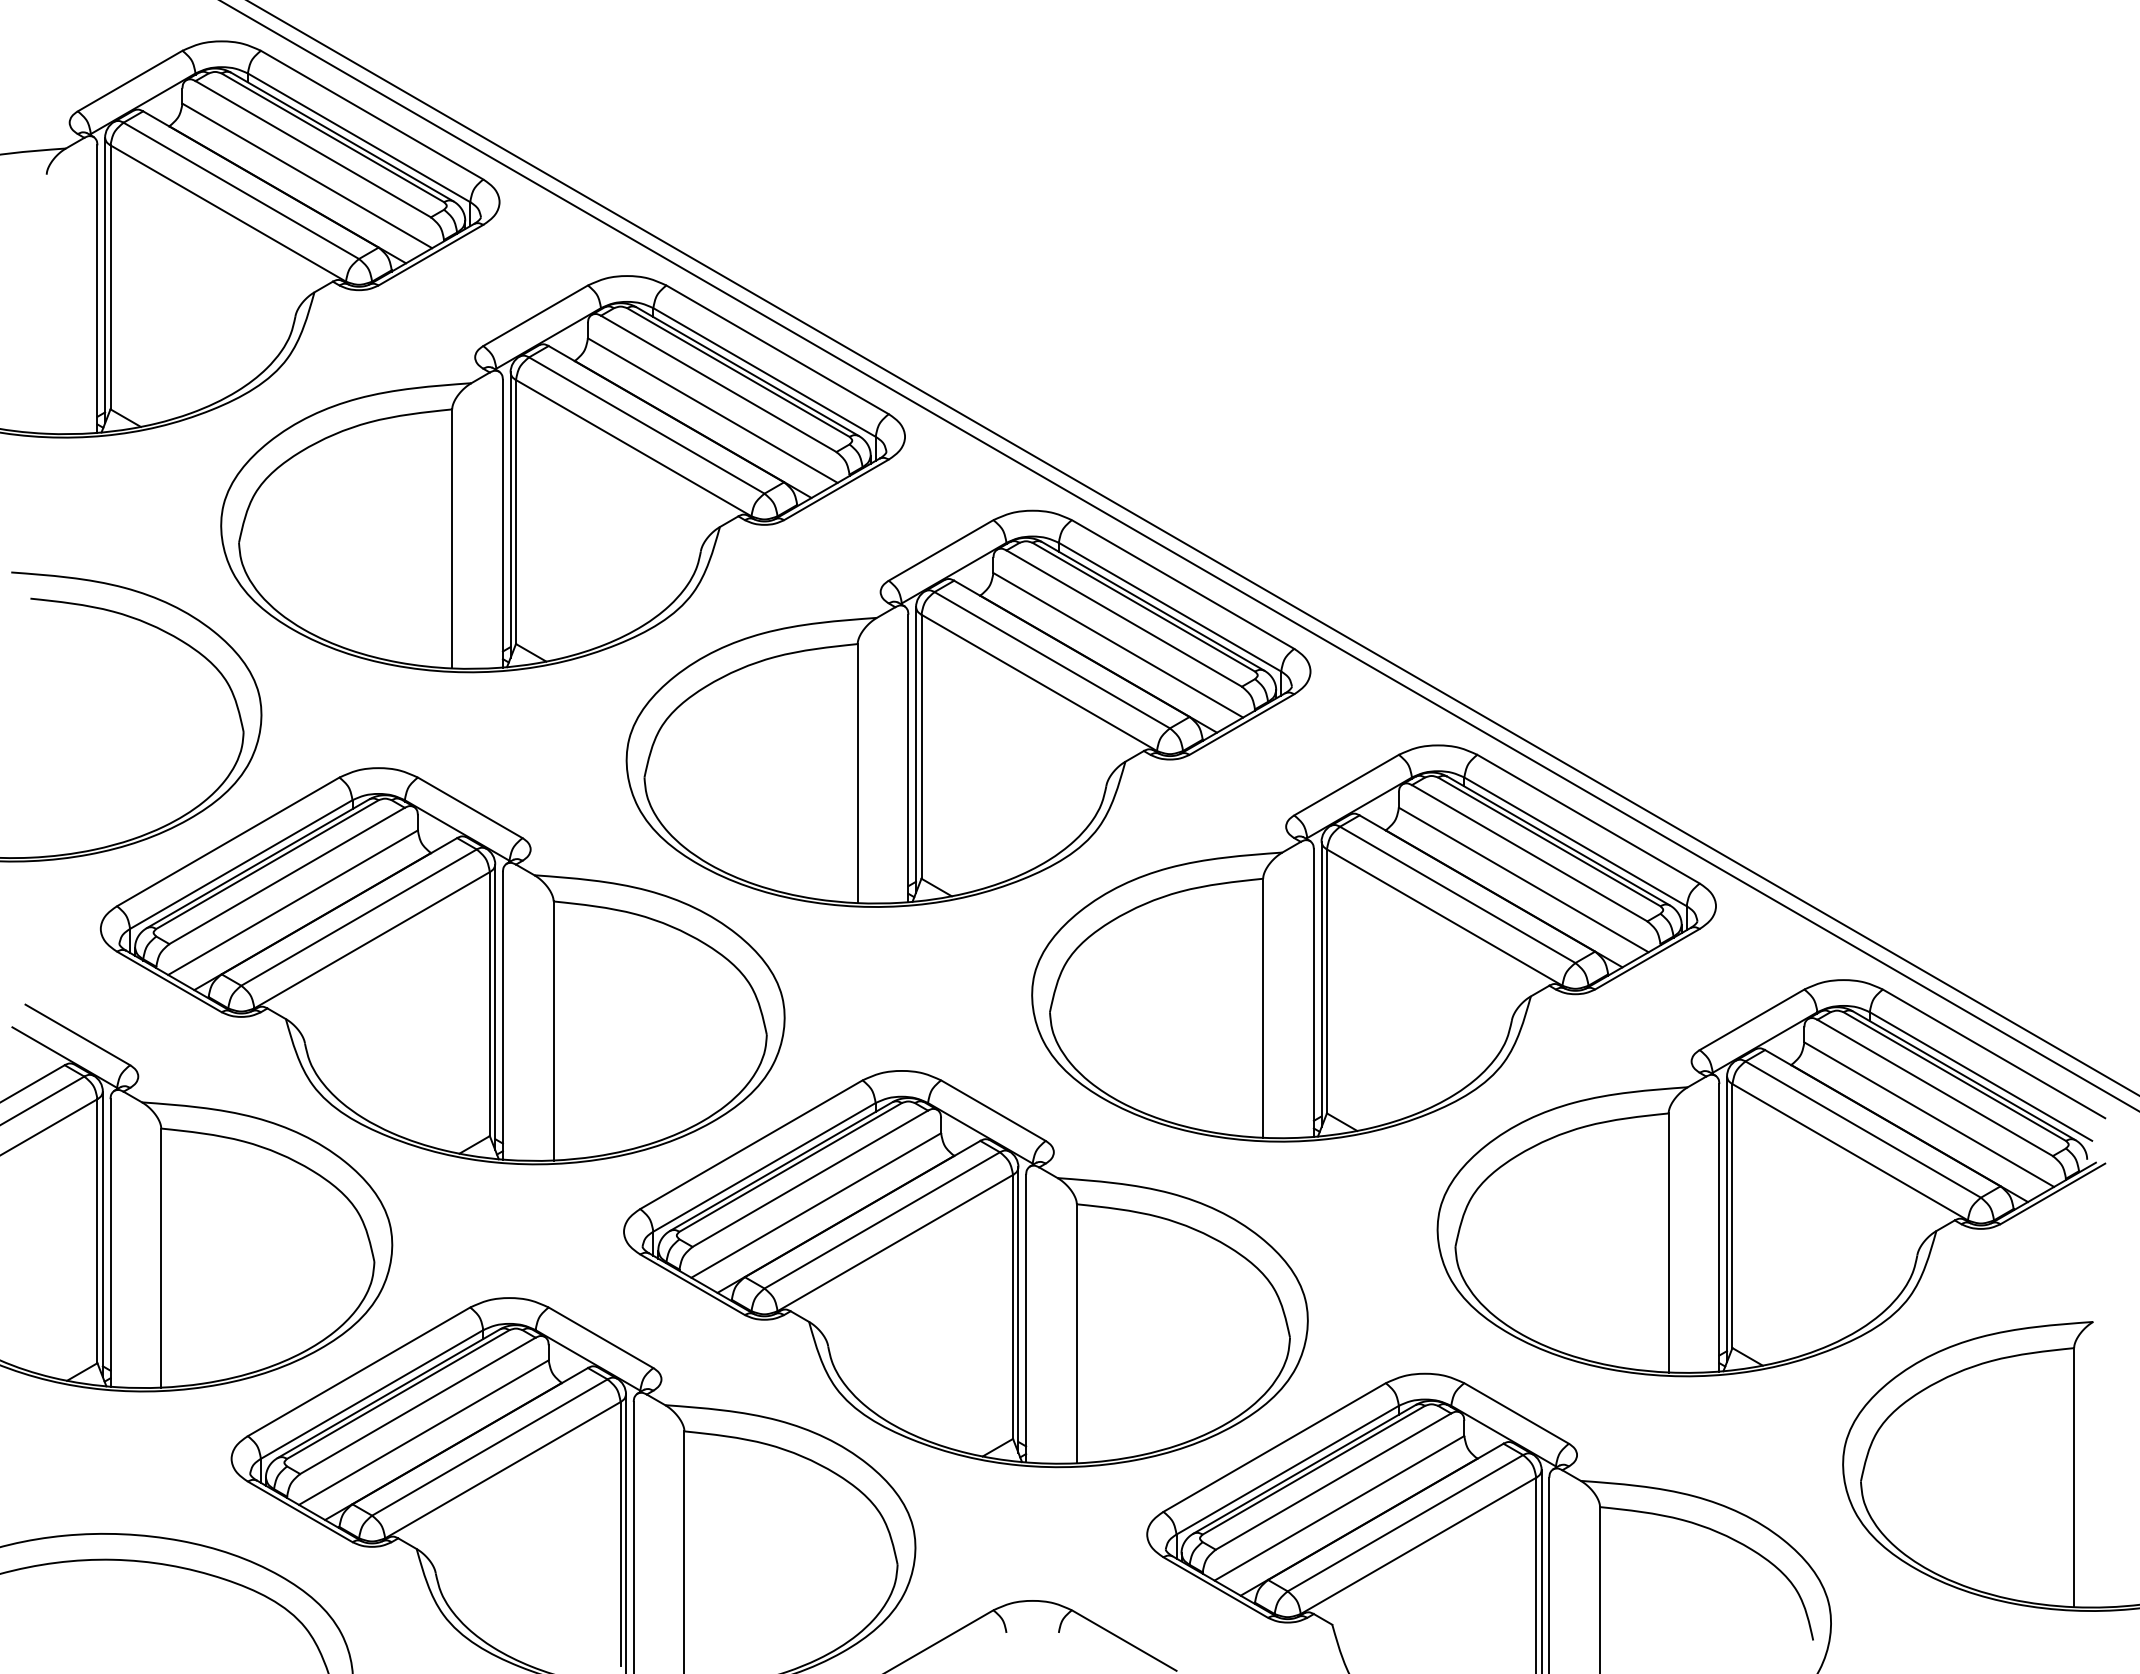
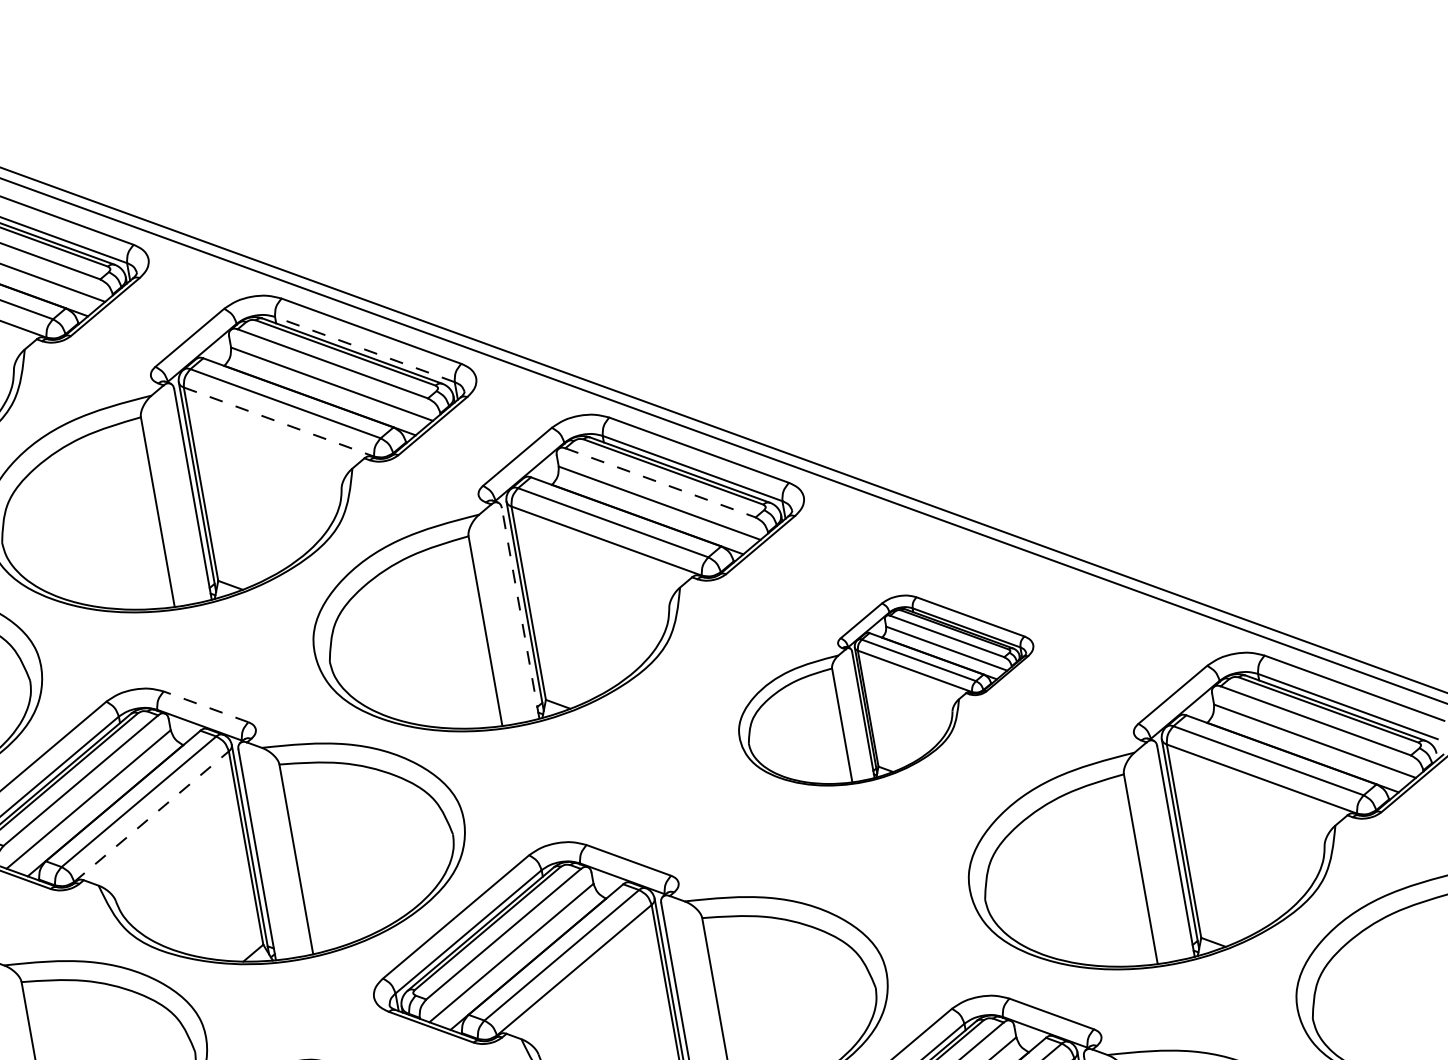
line: (764, 372) -> (364, 349), solid -> dashed
line: (634, 448) -> (279, 422), solid -> dashed
line: (1124, 618) -> (660, 482), solid -> dashed
line: (908, 758) -> (520, 613), solid -> dashed
line: (469, 807) -> (205, 706), solid -> dashed
line: (372, 940) -> (151, 816), solid -> dashed
part: (1373, 943) -> (885, 688), size x0.6

